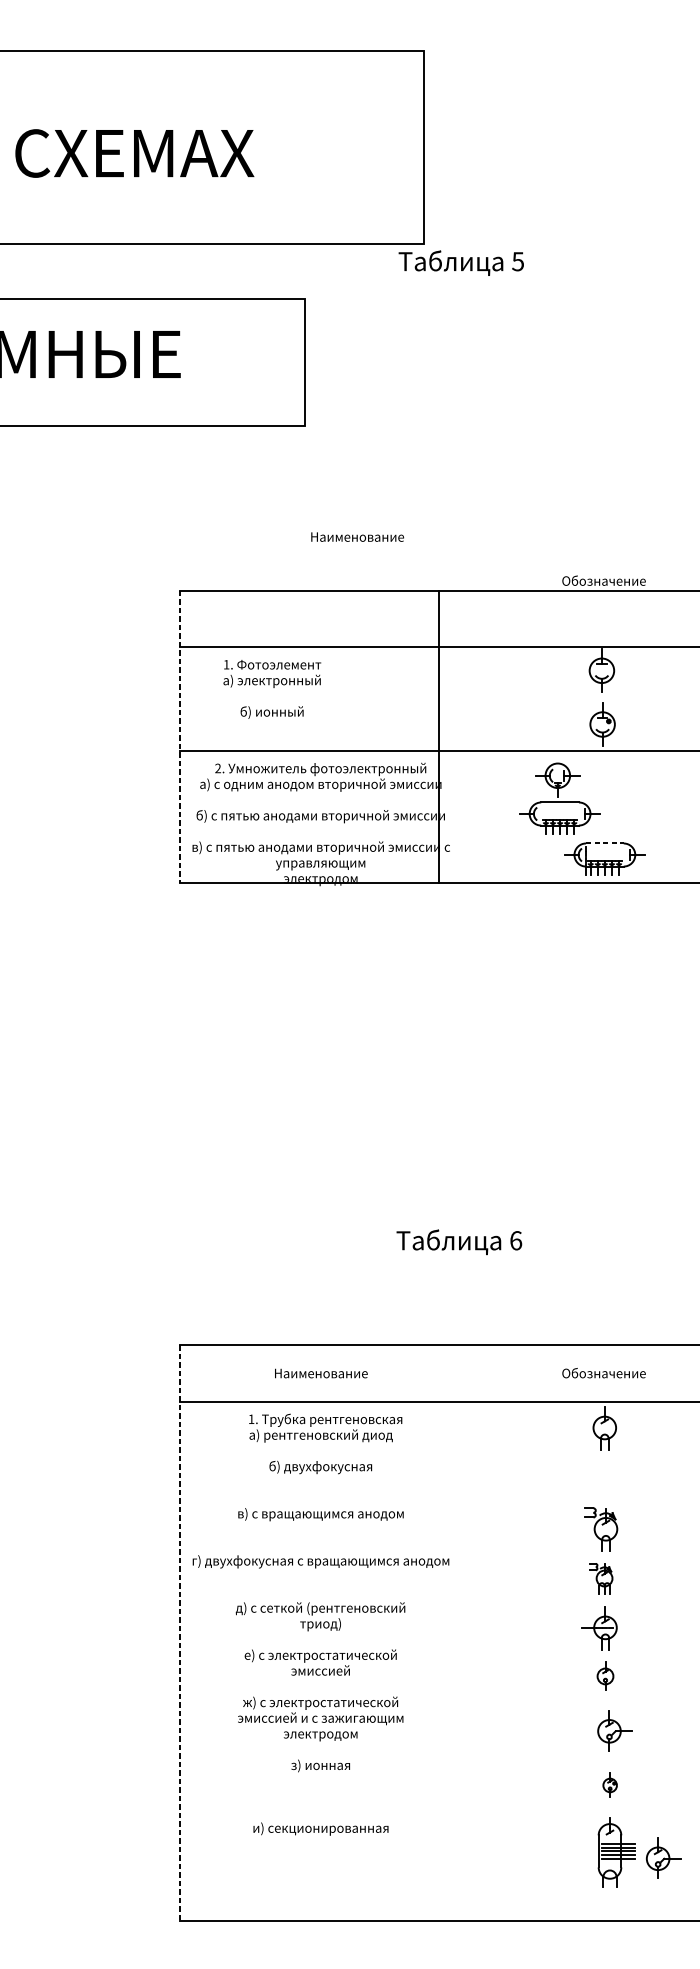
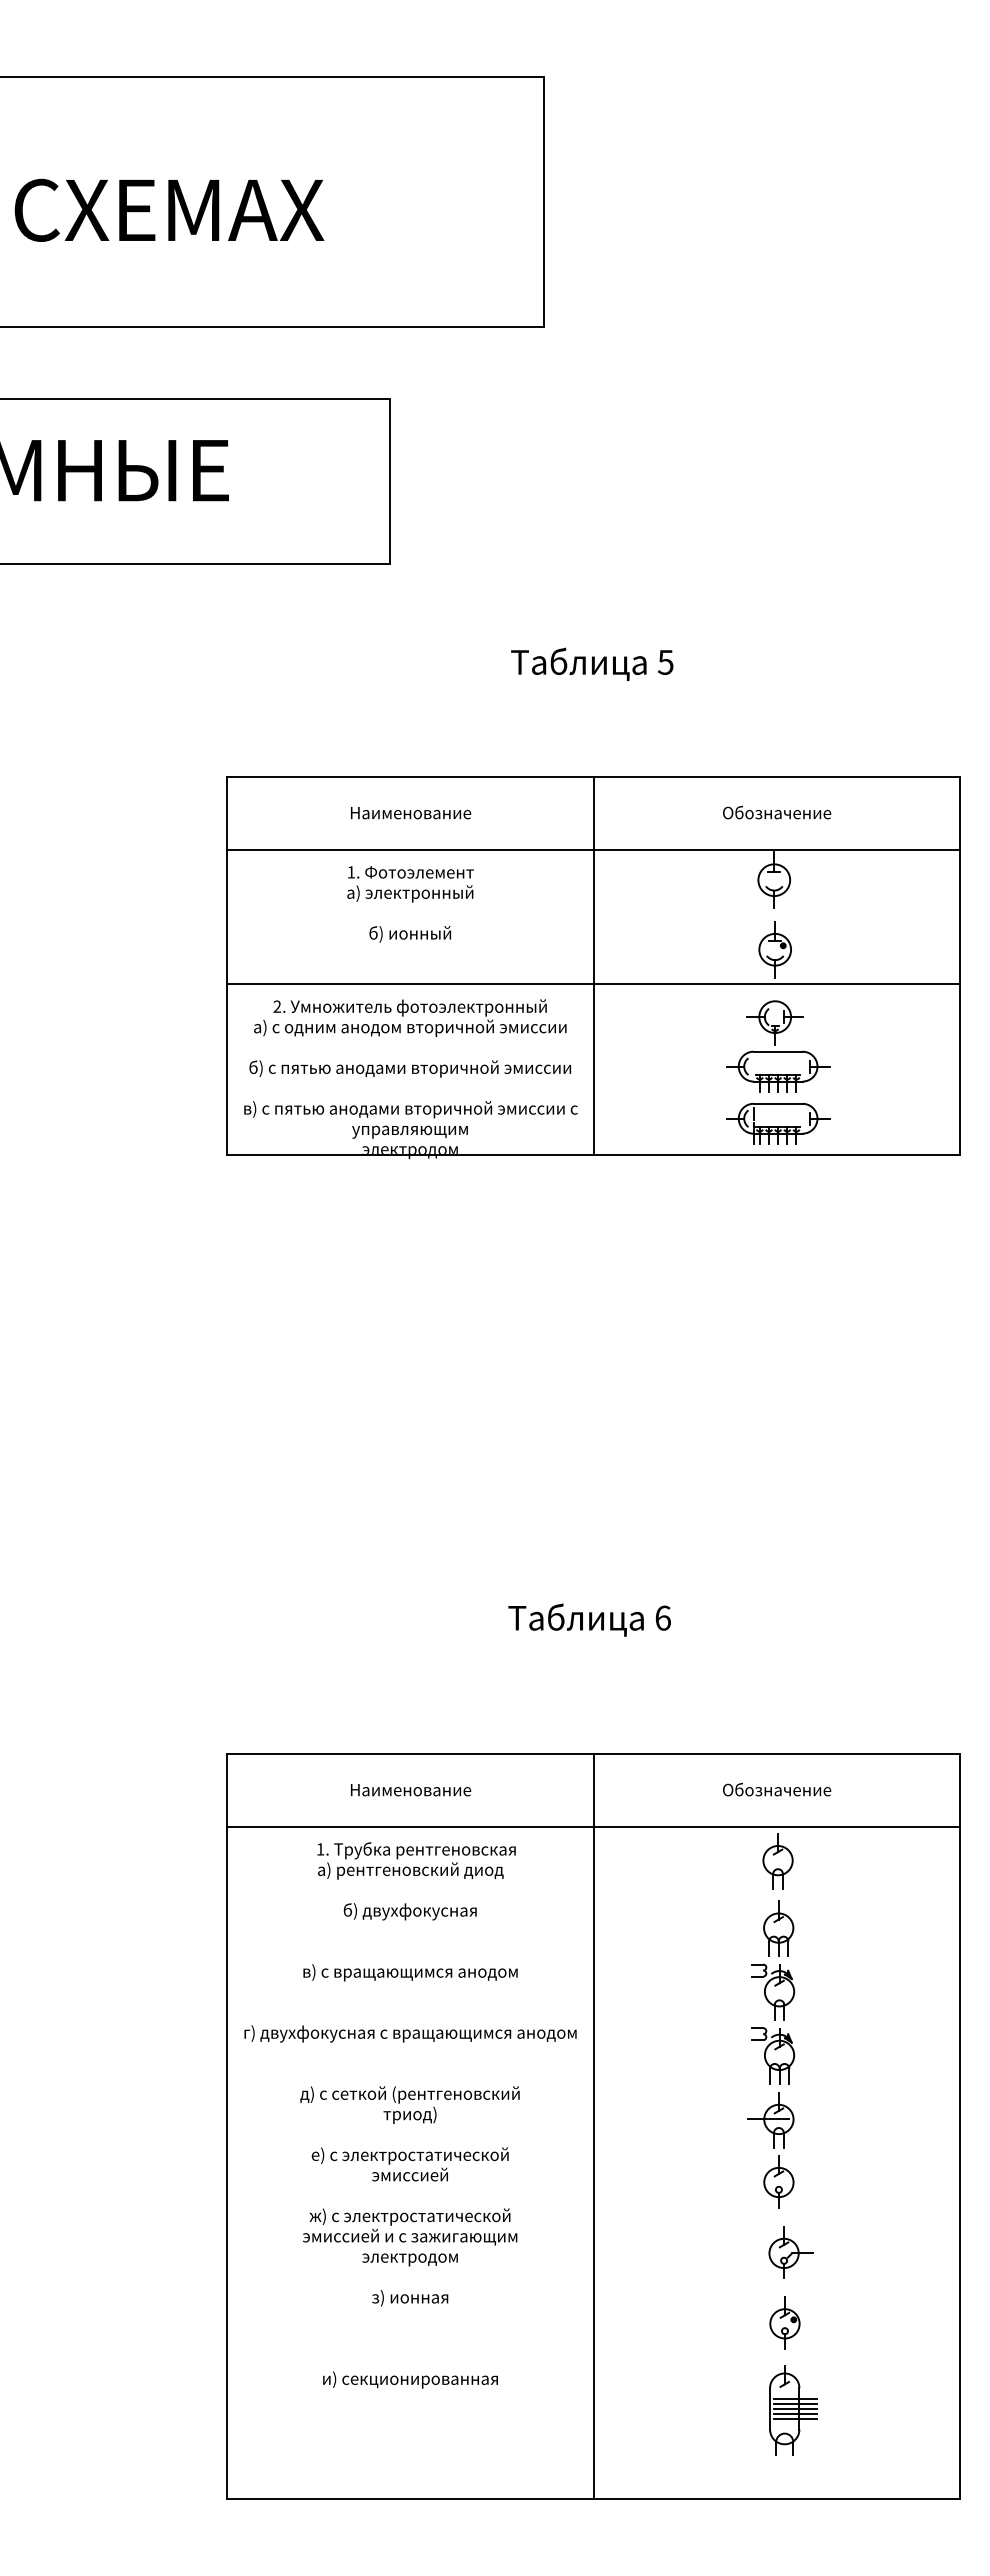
text: (461, 262) -> (592, 663), moved
text: (358, 537) -> (411, 813), moved
text: (604, 580) -> (777, 812), moved
text: (272, 689) -> (410, 904), moved
line: (438, 736) -> (593, 965), moved
line: (179, 737) -> (227, 966), dashed -> solid
part: (560, 798) -> (778, 1046), moved
line: (605, 843) -> (778, 1103), dashed -> solid
part: (605, 1480) -> (778, 1928), added
part: (601, 1578) -> (773, 2055), size x1.43
line: (462, 1632) -> (593, 2125), added
line: (179, 1633) -> (227, 2126), dashed -> solid
part: (605, 1675) -> (778, 2181), size x1.43
part: (609, 1784) -> (784, 2322), size x1.67
part: (663, 1858) -> (853, 2417), removed

